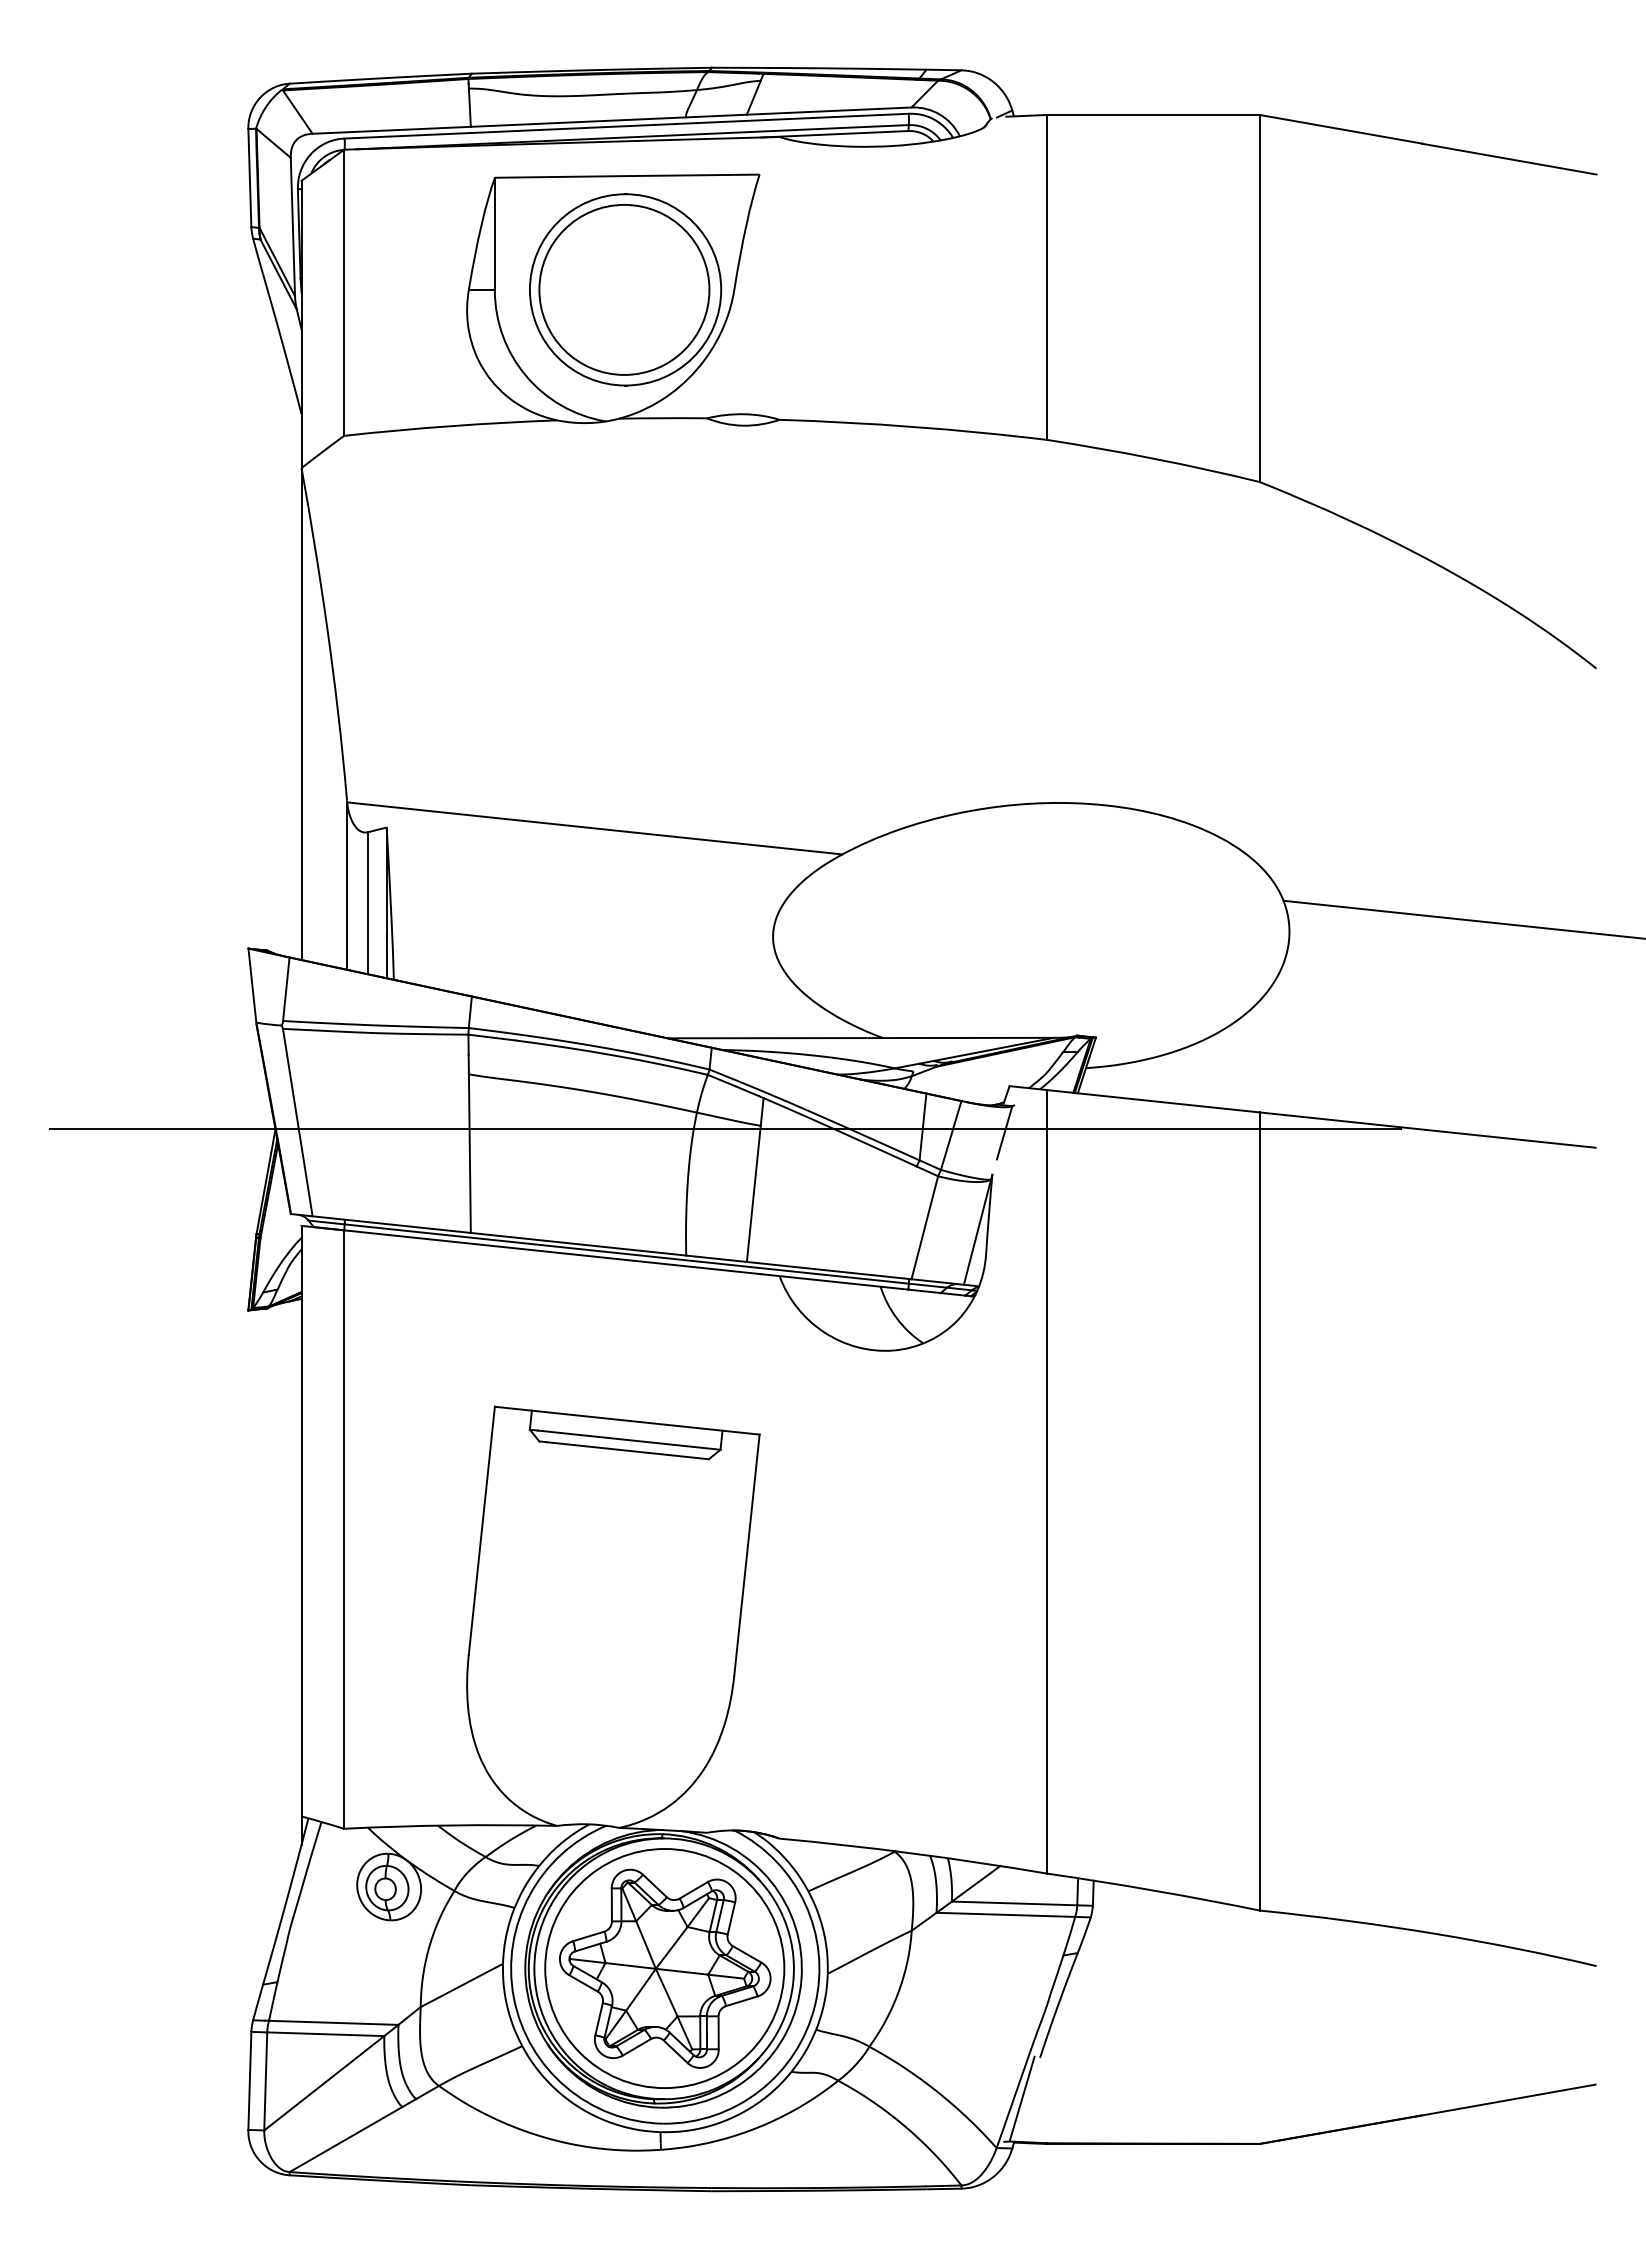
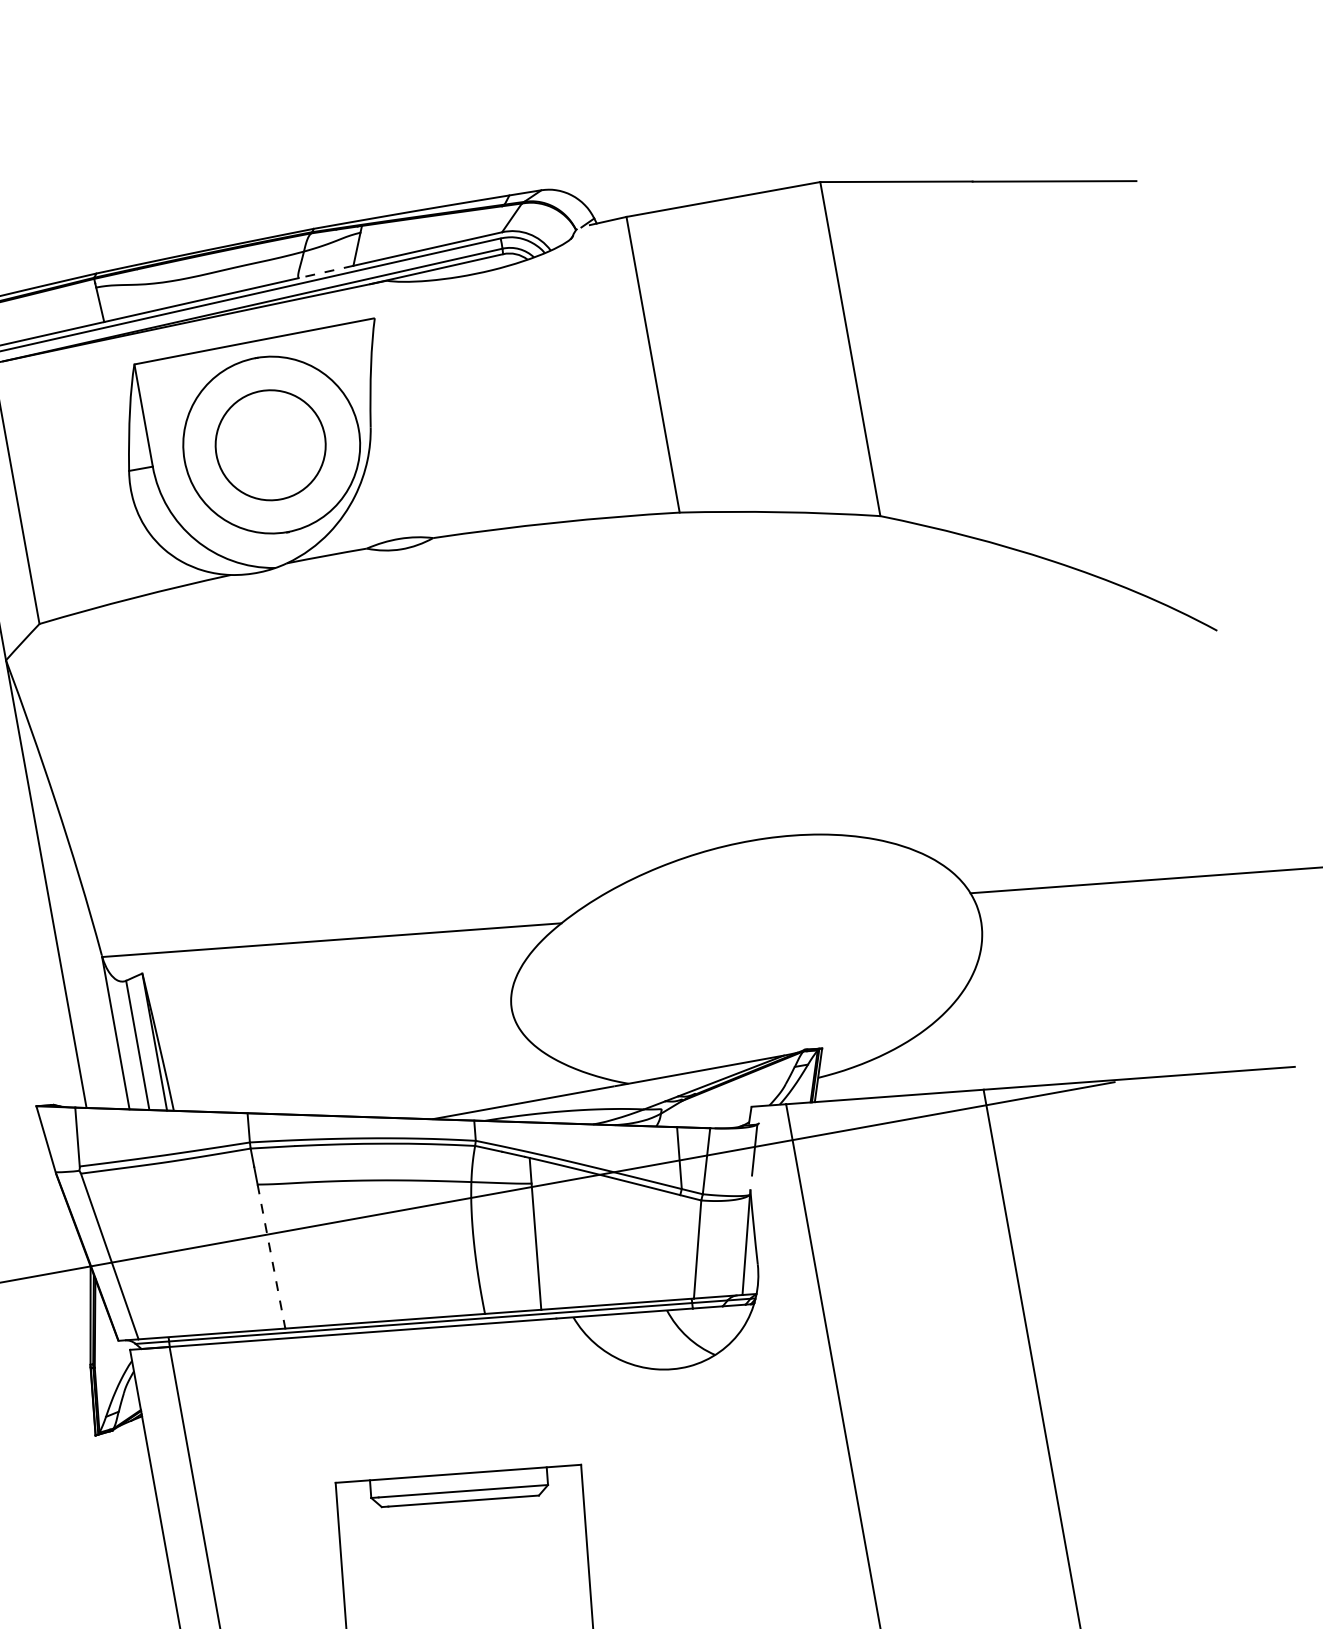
line: (716, 116) -> (326, 272), solid -> dashed
circle: (624, 289) -> (270, 444), size x0.7
line: (469, 1154) -> (271, 1257), solid -> dashed

